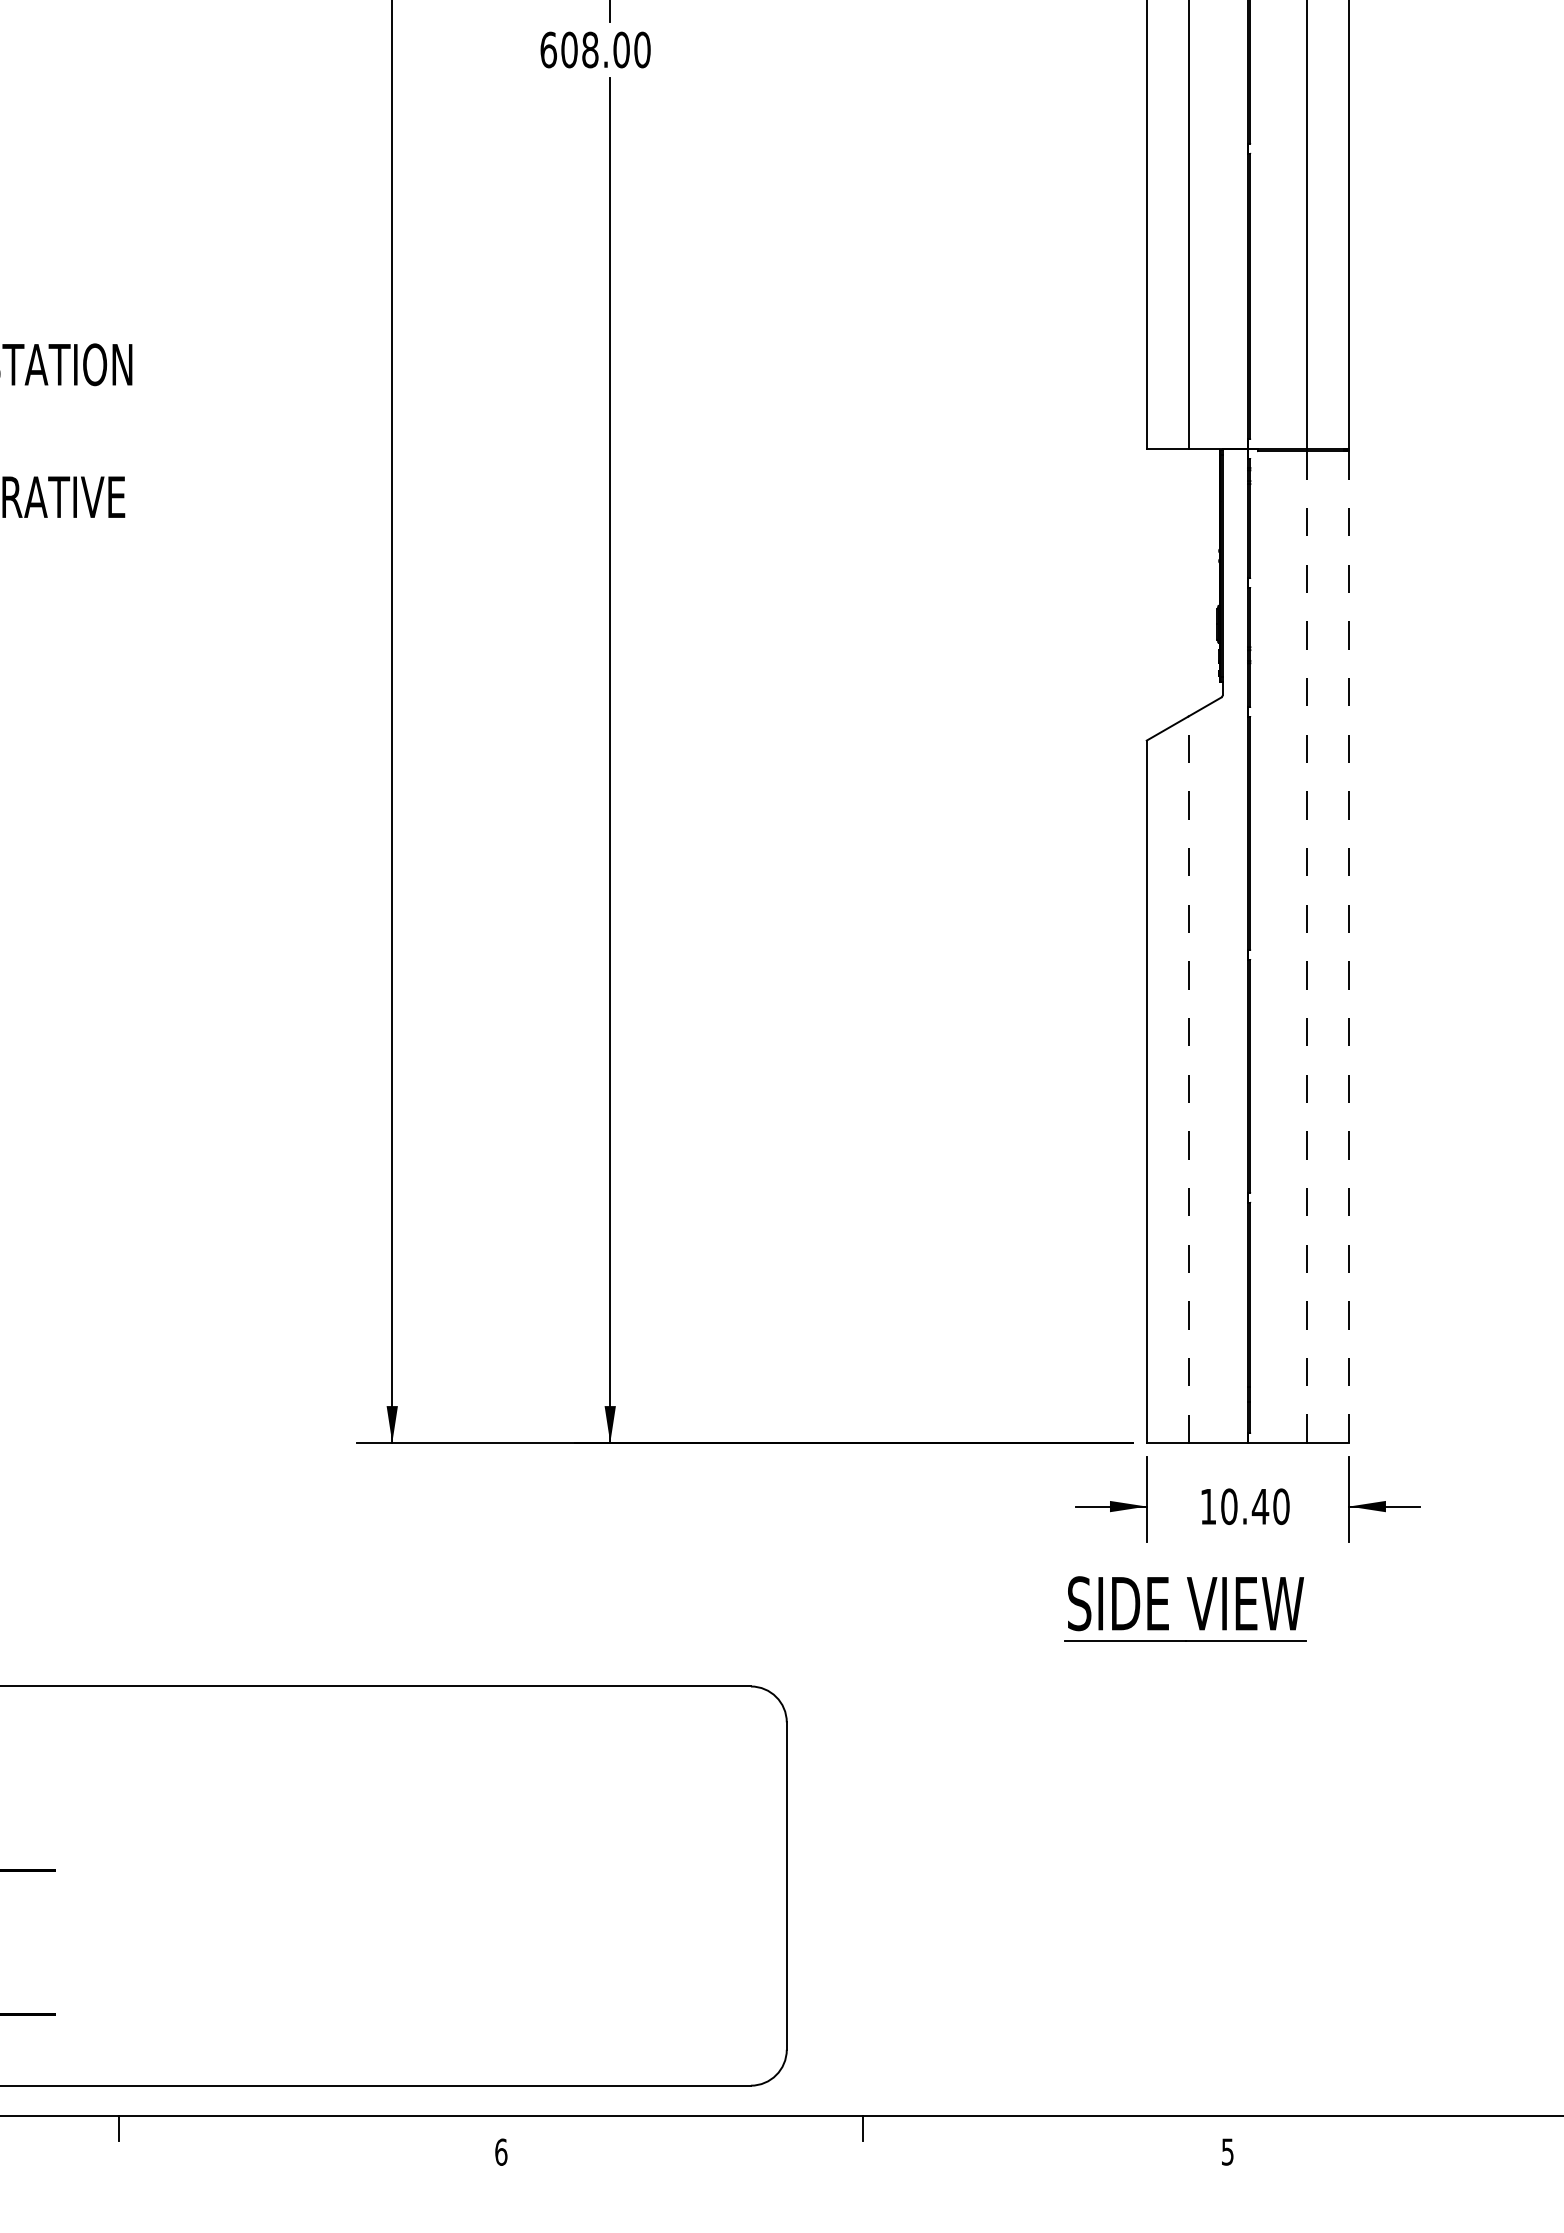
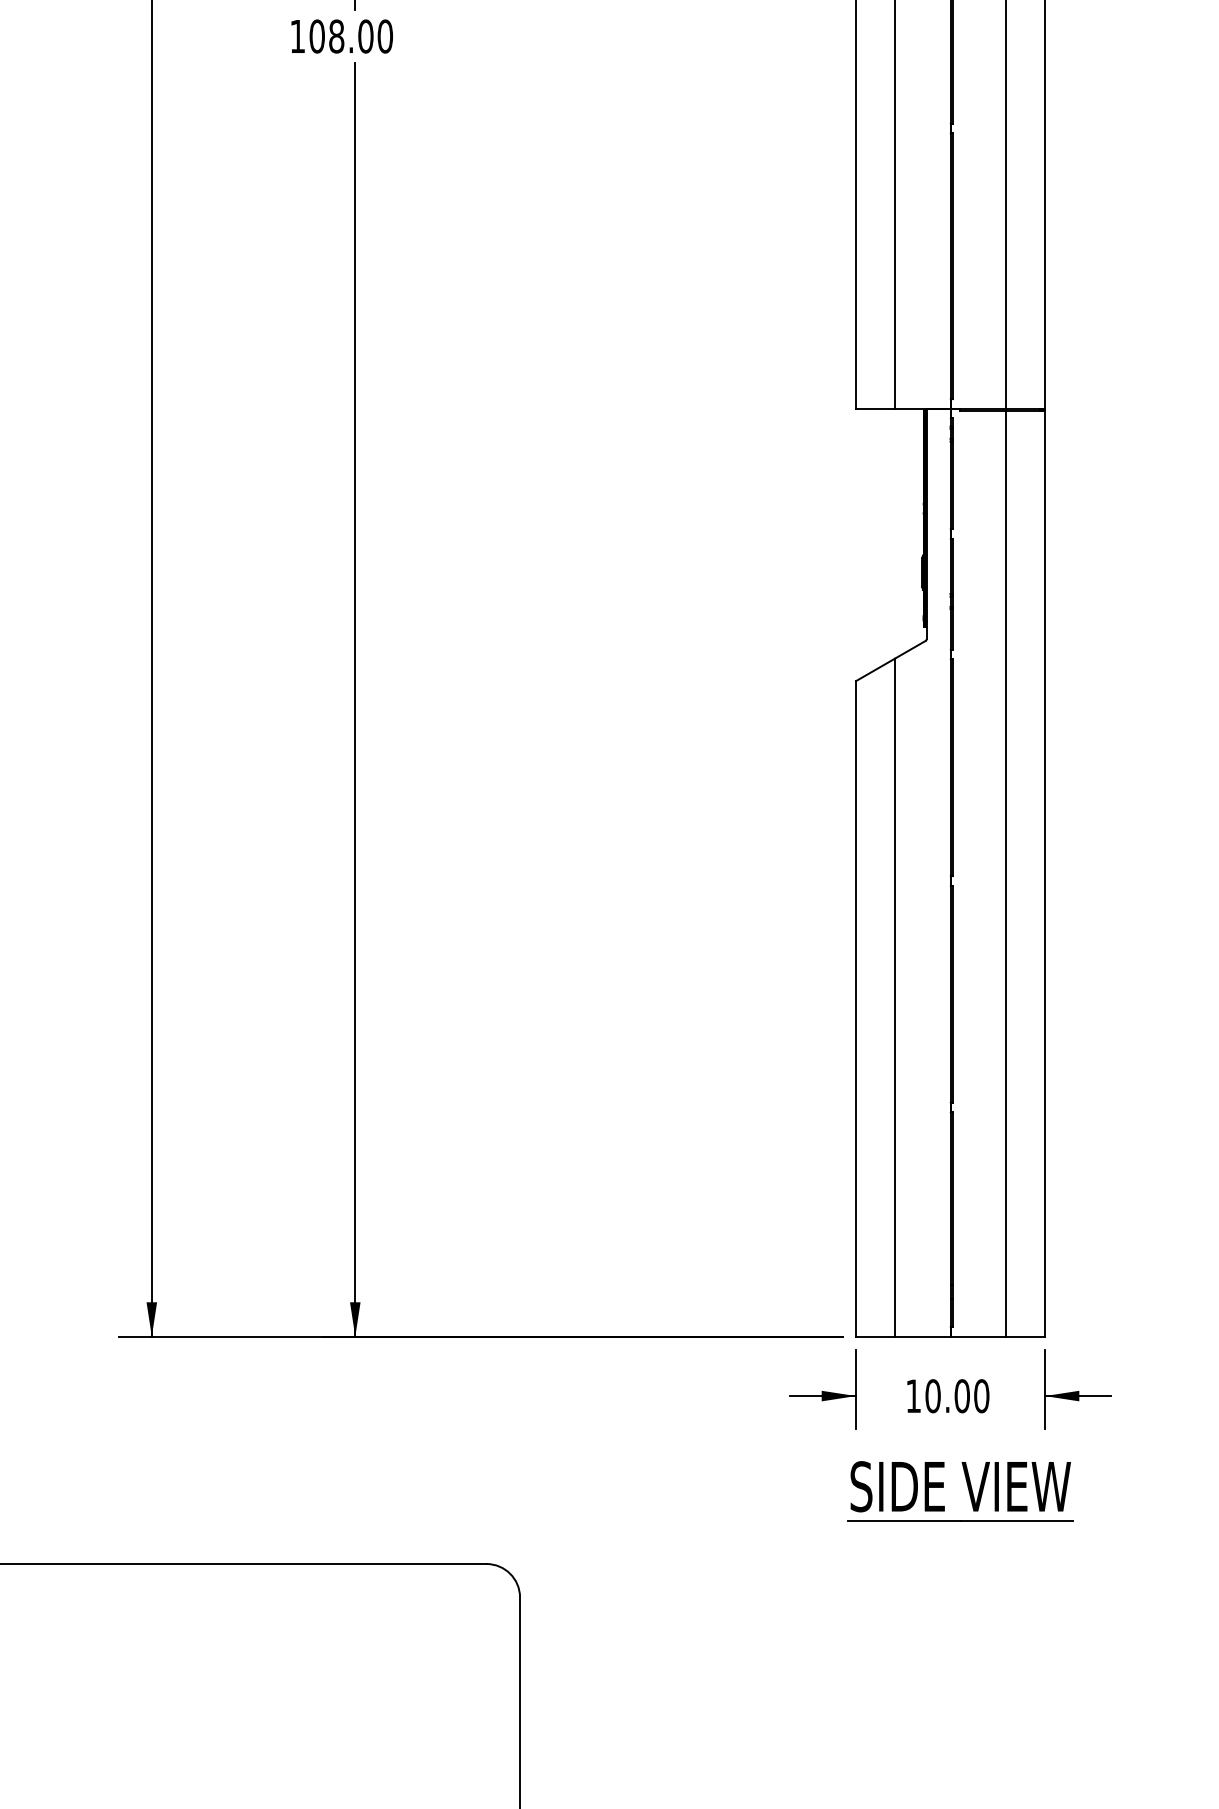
text: (548, 49) -> (297, 36), 608.00 -> 108.00
line: (1307, 947) -> (1006, 874), dashed -> solid
line: (1349, 947) -> (1045, 874), dashed -> solid
line: (1188, 1079) -> (895, 997), dashed -> solid
text: (1260, 1506) -> (962, 1396), 10.40 -> 10.00
part: (1193, 1606) -> (967, 1489), moved

